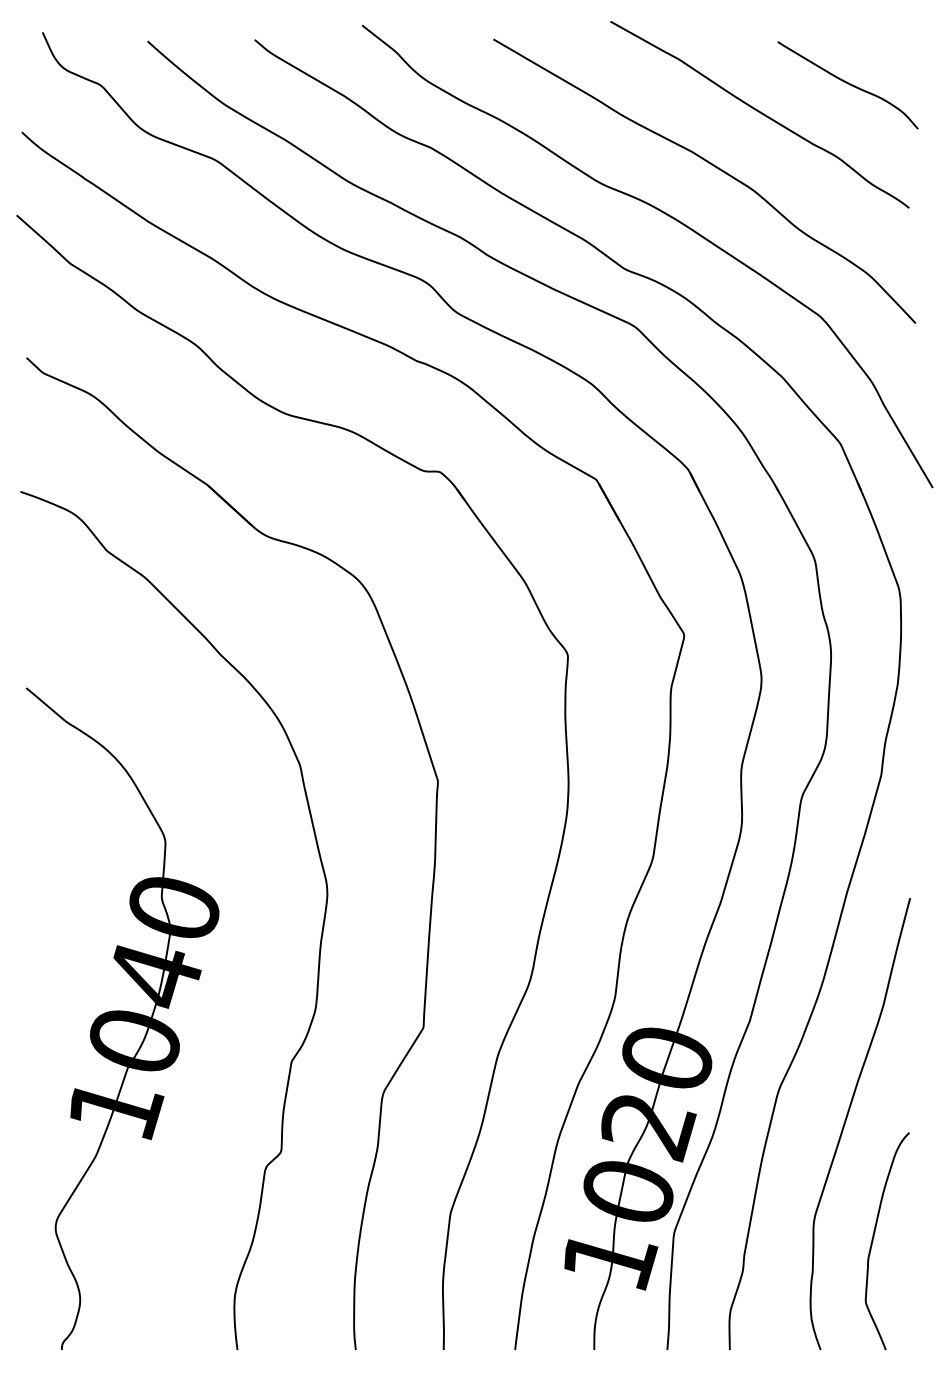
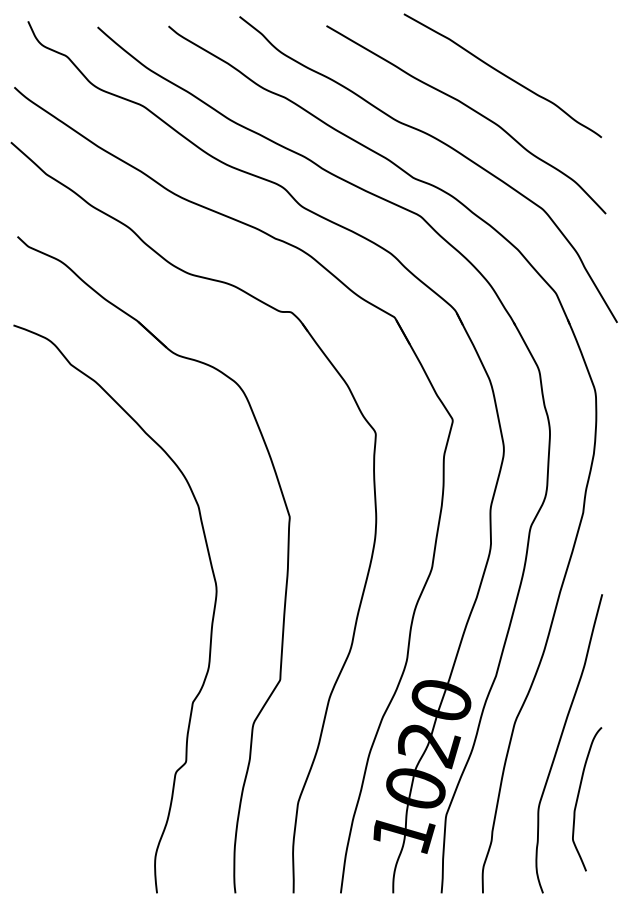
curve: (847, 84) -> (560, 55), removed
part: (123, 1017) -> (81, 673), removed
curve: (874, 1241) -> (578, 799), moved

